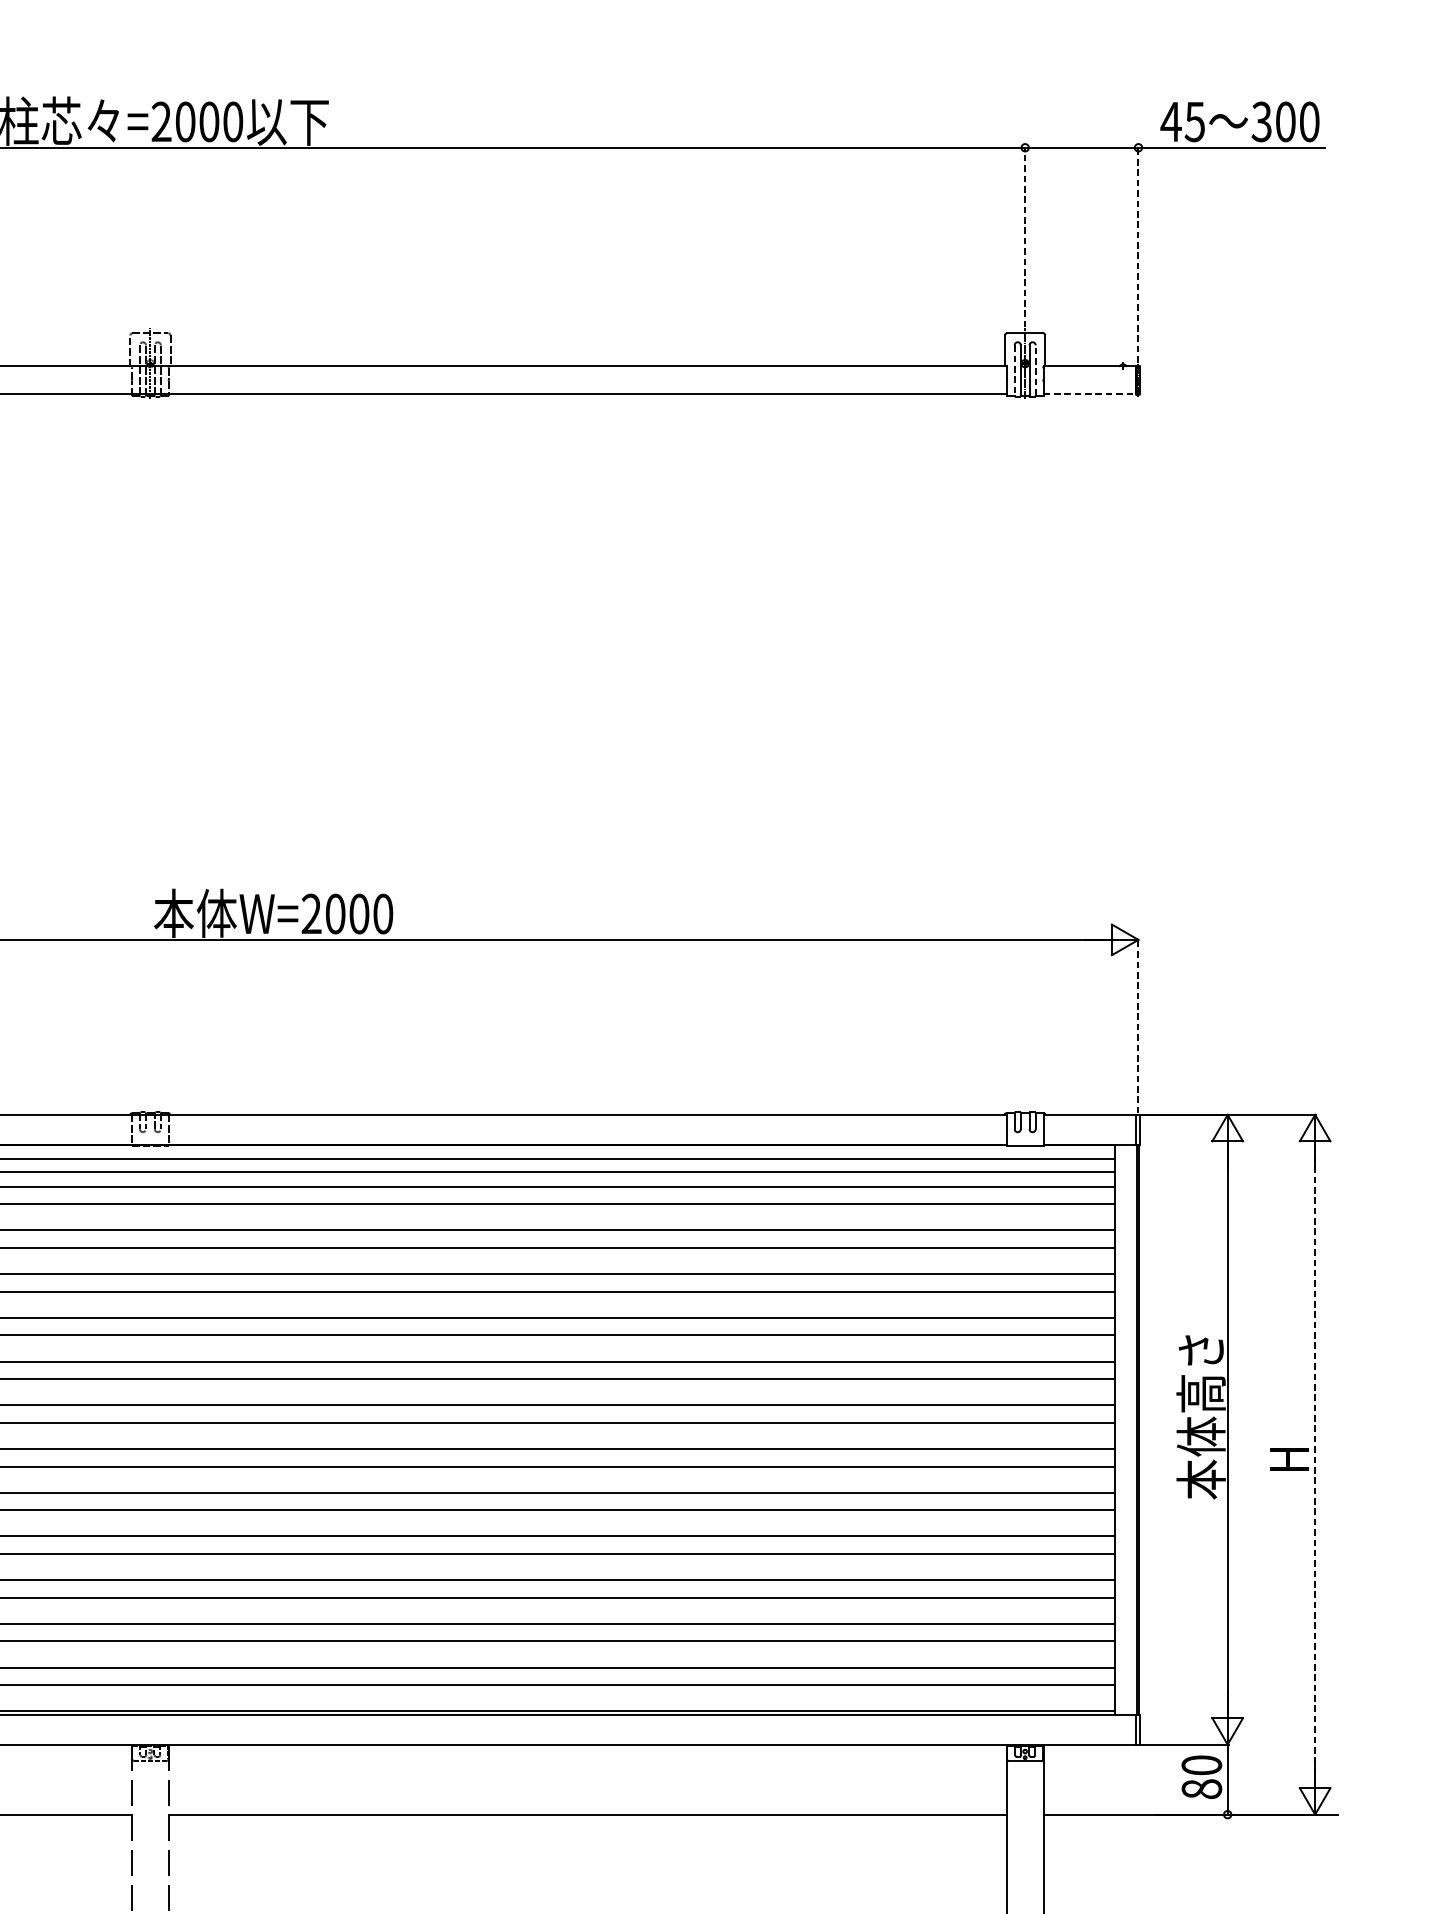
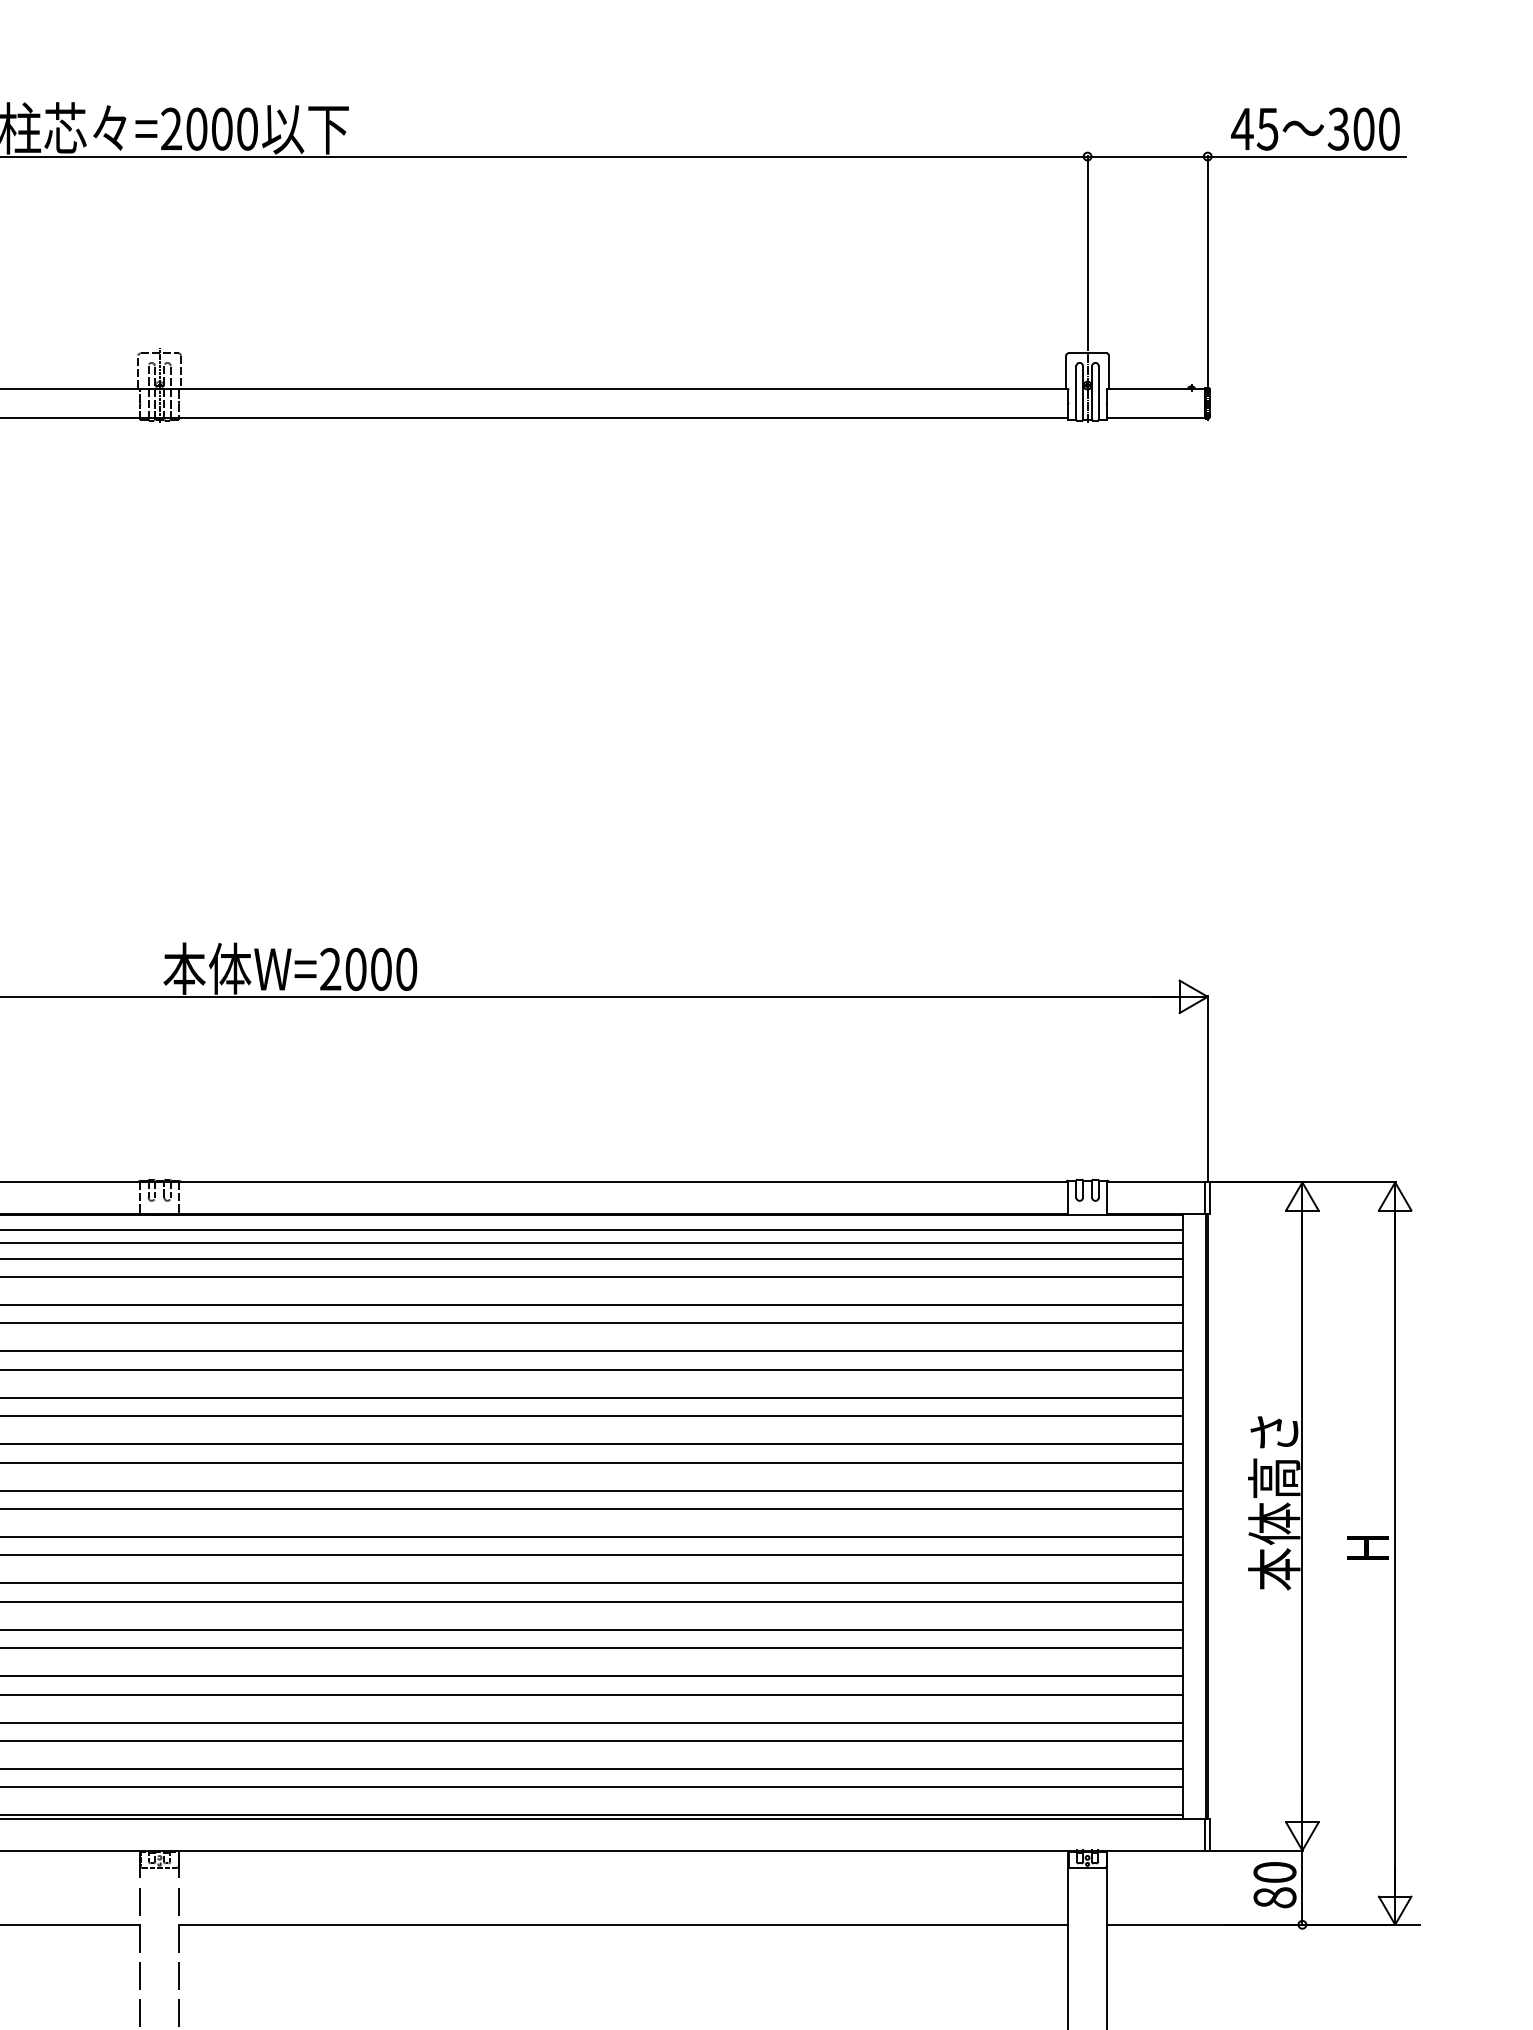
line: (1025, 237) -> (1087, 251), dashed -> solid
line: (1138, 254) -> (1207, 269), dashed -> solid
line: (1014, 370) -> (1076, 392), dashed -> solid
line: (1035, 370) -> (1098, 392), dashed -> solid
line: (1090, 394) -> (1156, 418), dashed -> solid
line: (1138, 1025) -> (1207, 1087), dashed -> solid
line: (1315, 1464) -> (1395, 1553), dashed -> solid

